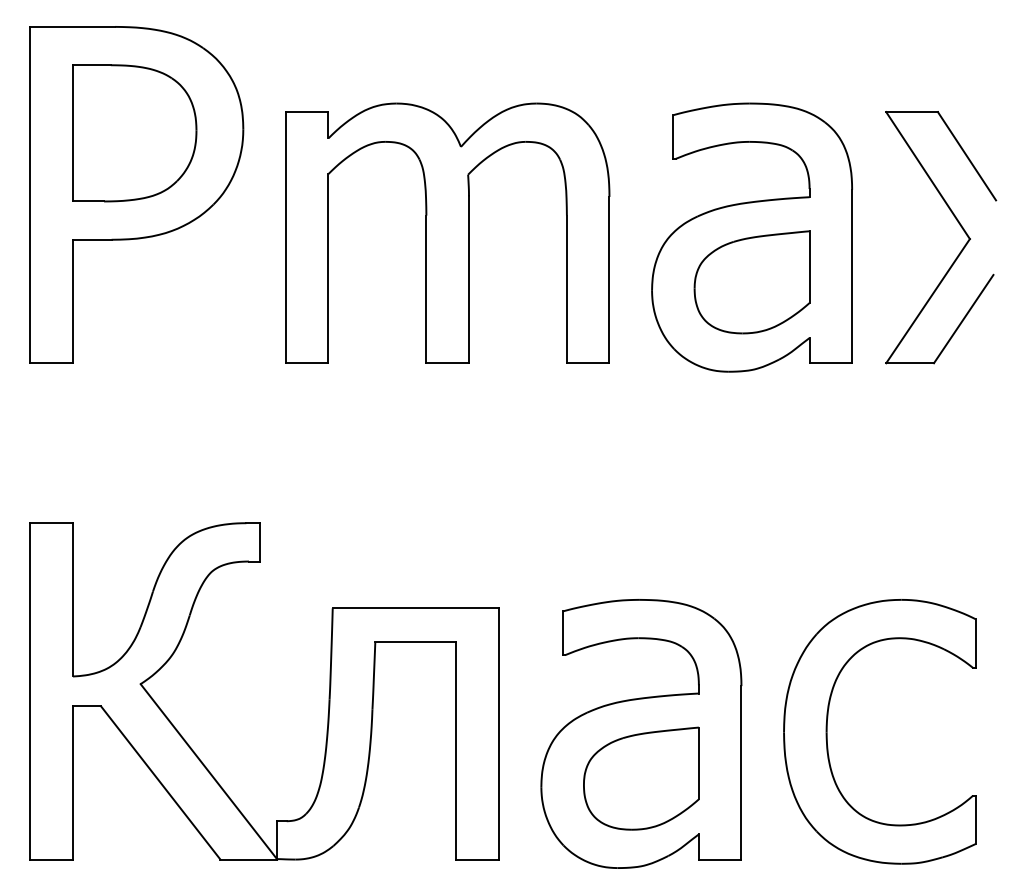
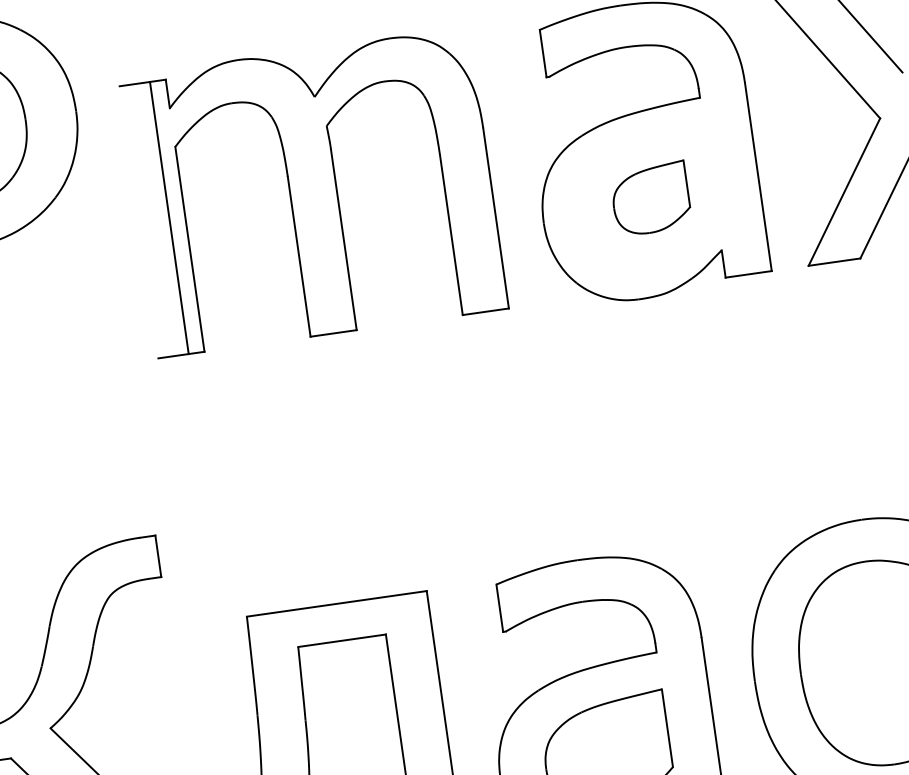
line: (285, 237) -> (168, 217), moved
part: (751, 282) -> (650, 199), size x0.6

